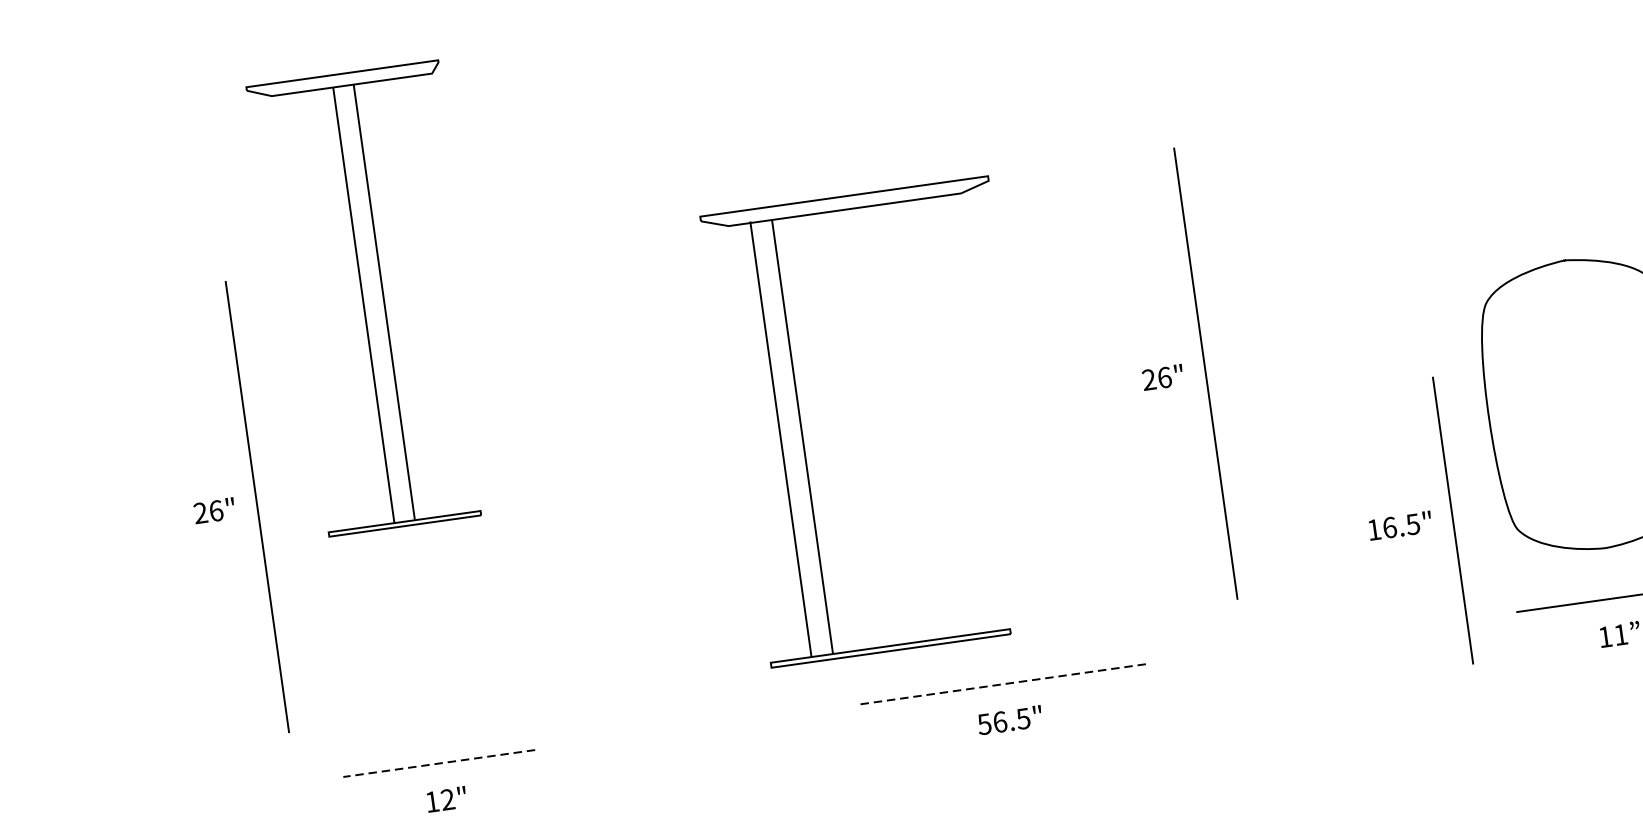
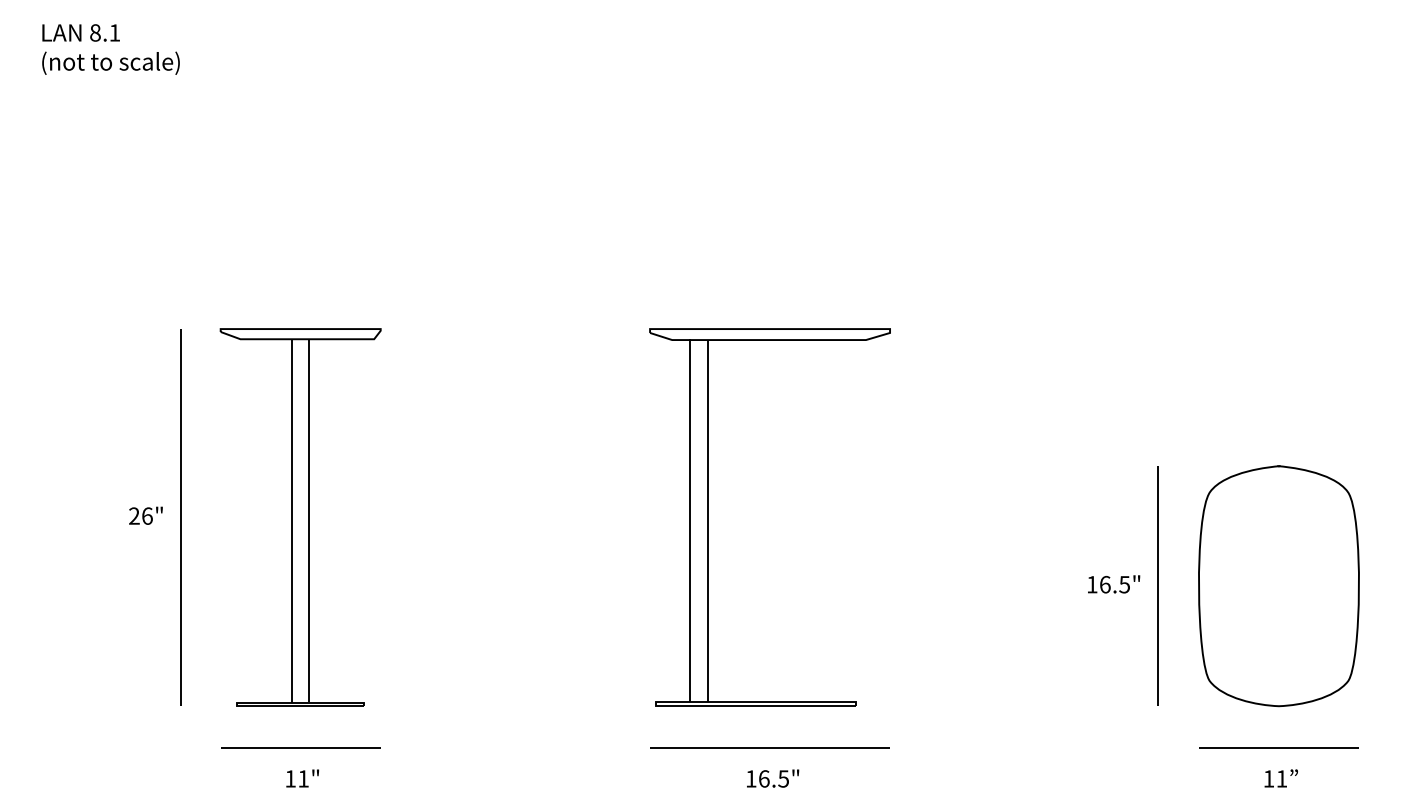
part: (373, 299) -> (300, 517), moved
part: (1174, 377) -> (946, 517), removed
part: (802, 432) -> (708, 517), moved
part: (1411, 525) -> (1123, 585), moved
line: (1002, 684) -> (770, 748), dashed -> solid
text: (983, 723) -> (750, 778), 56.5" -> 16.5"
line: (439, 763) -> (300, 748), dashed -> solid
text: (447, 799) -> (303, 778), 12" -> 11"

